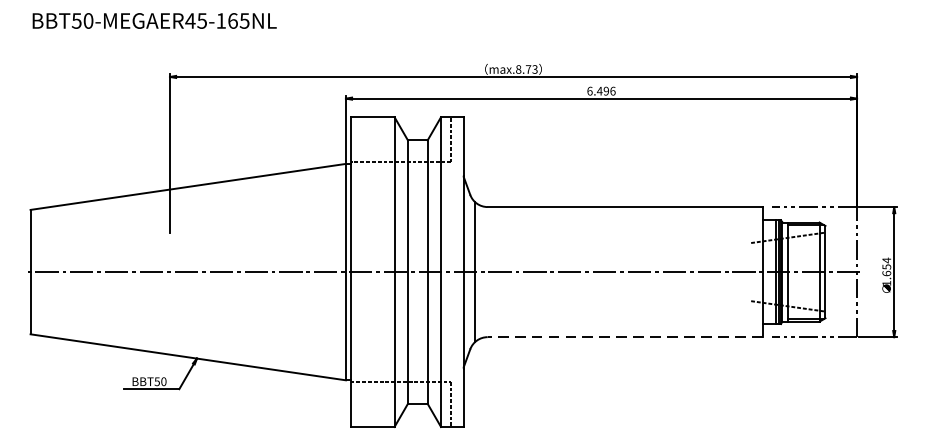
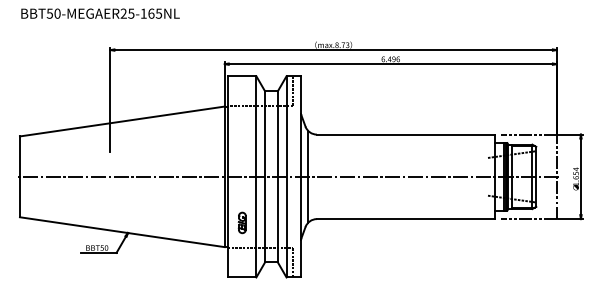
text: (190, 20) -> (123, 13), BBT50-MEGAER45-165NL -> BBT50-MEGAER25-165NL
line: (624, 337) -> (405, 219), dashed -> solid
part: (371, 342) -> (241, 222), added

